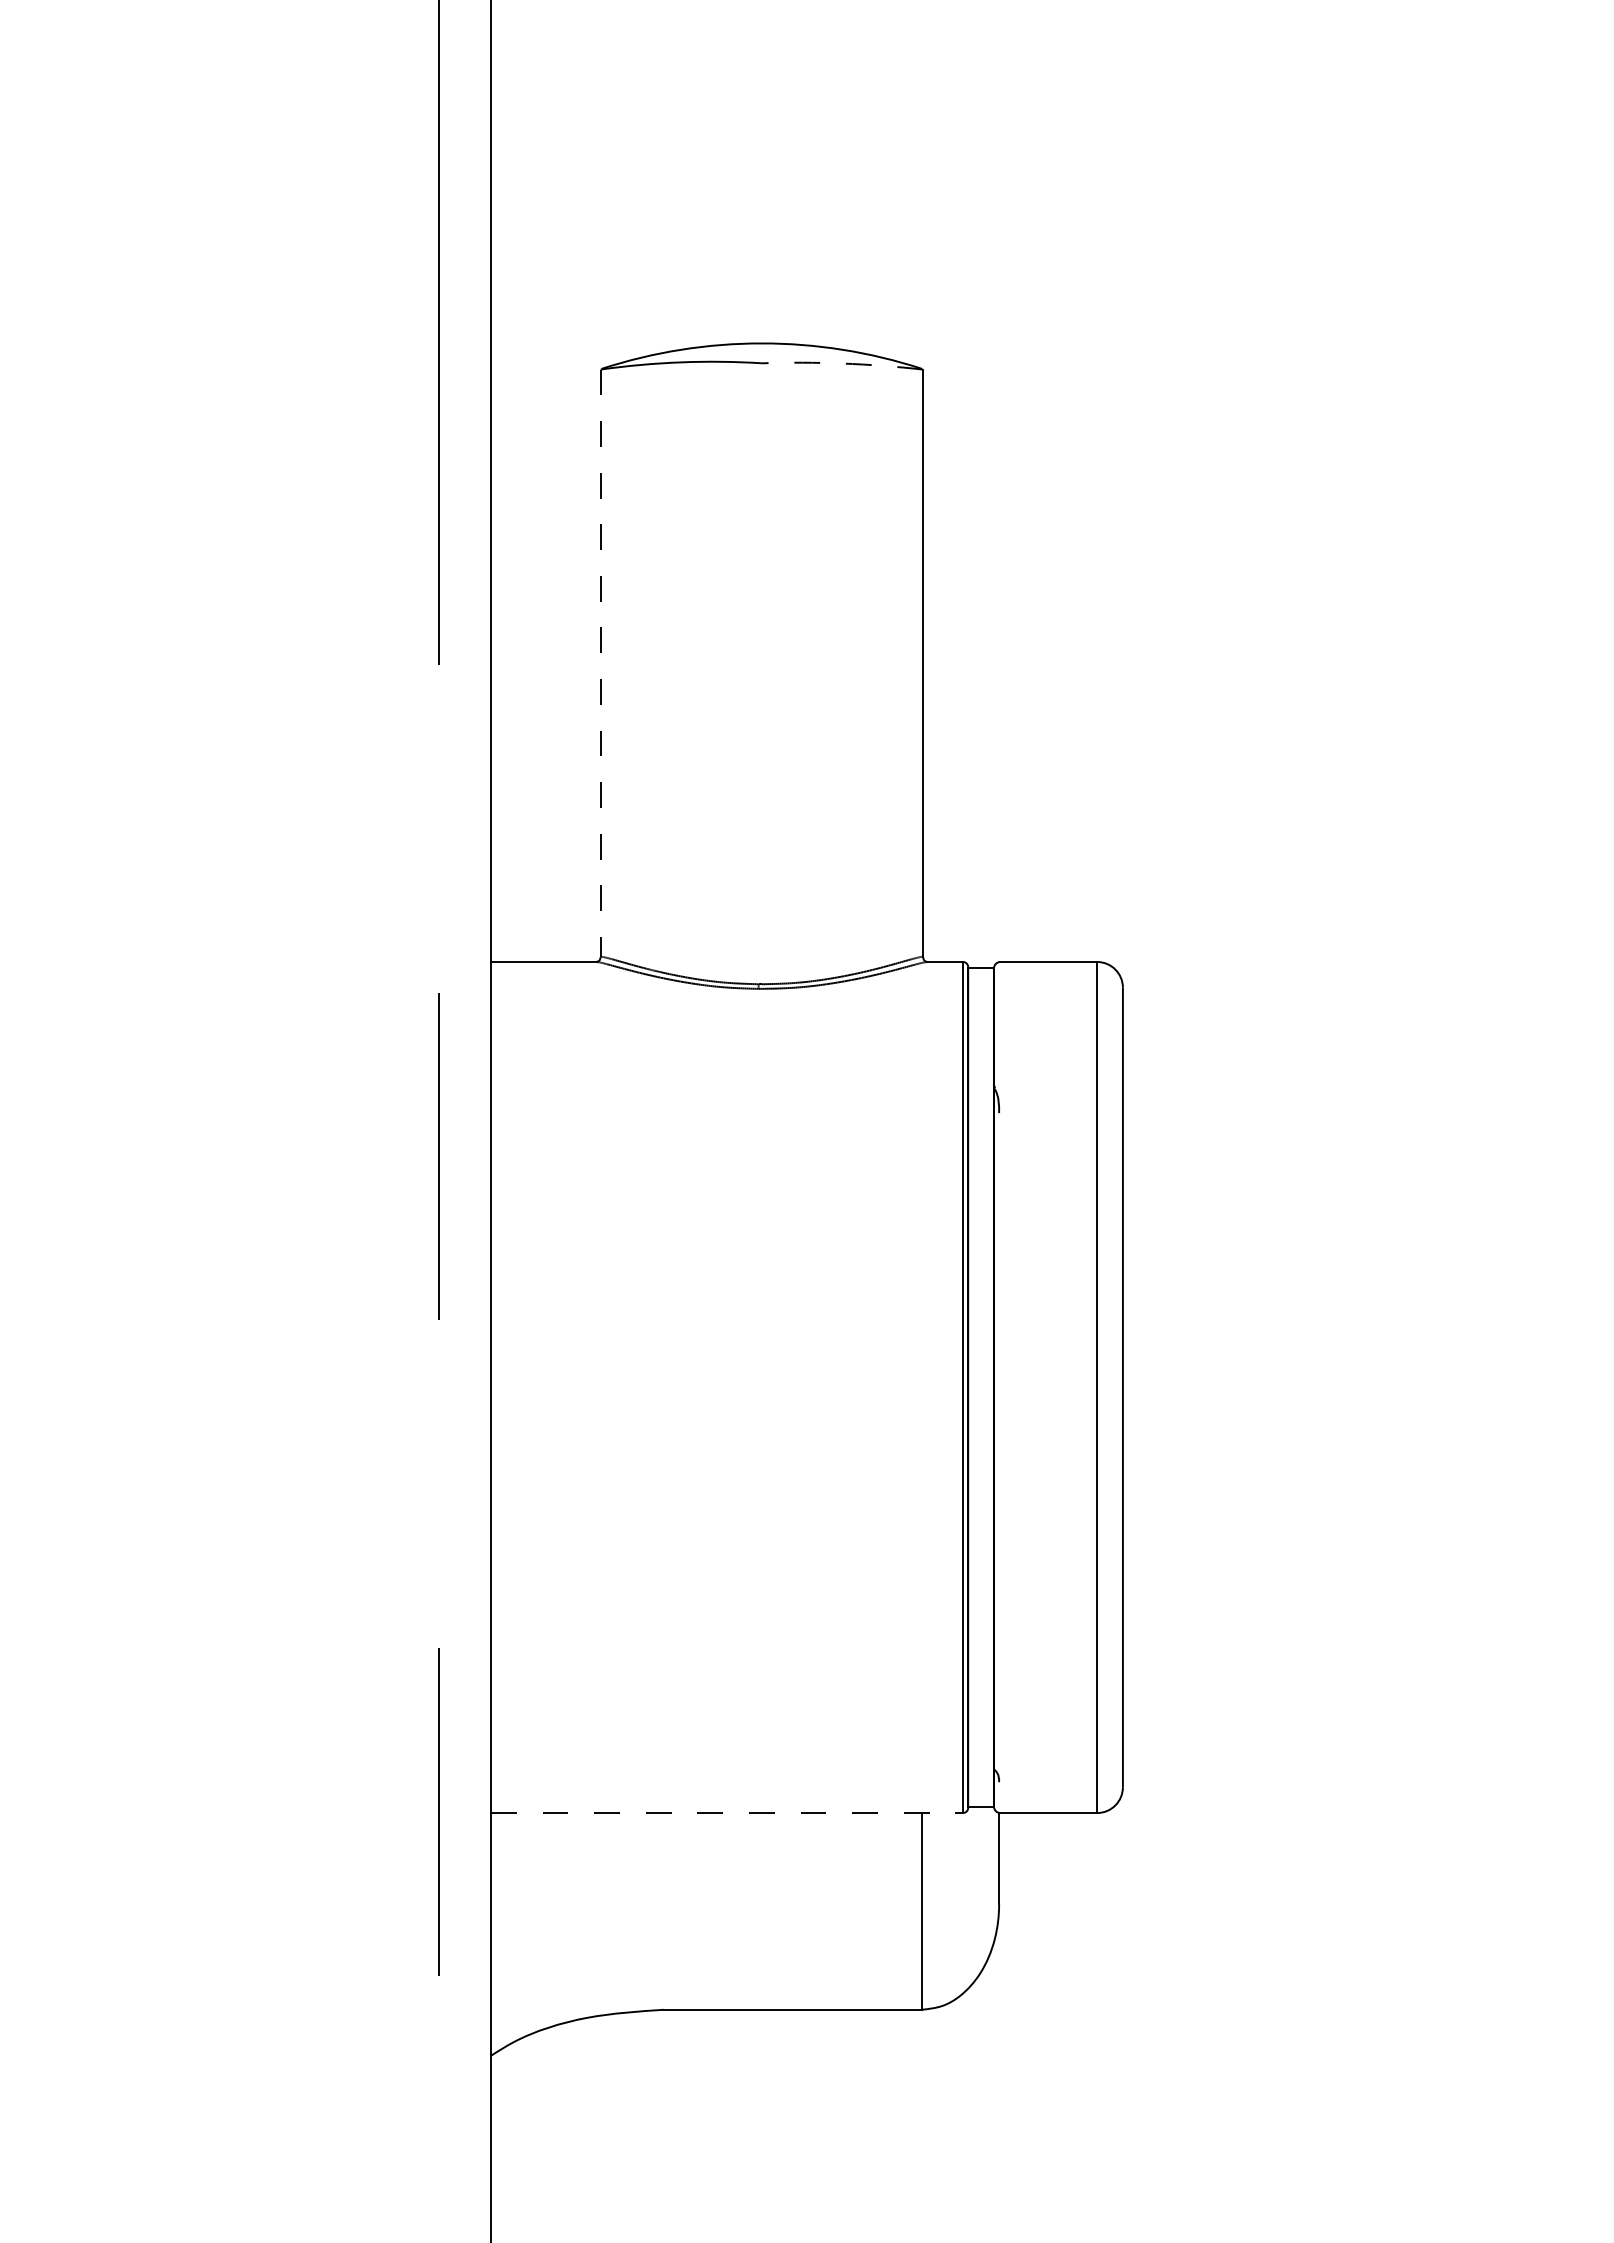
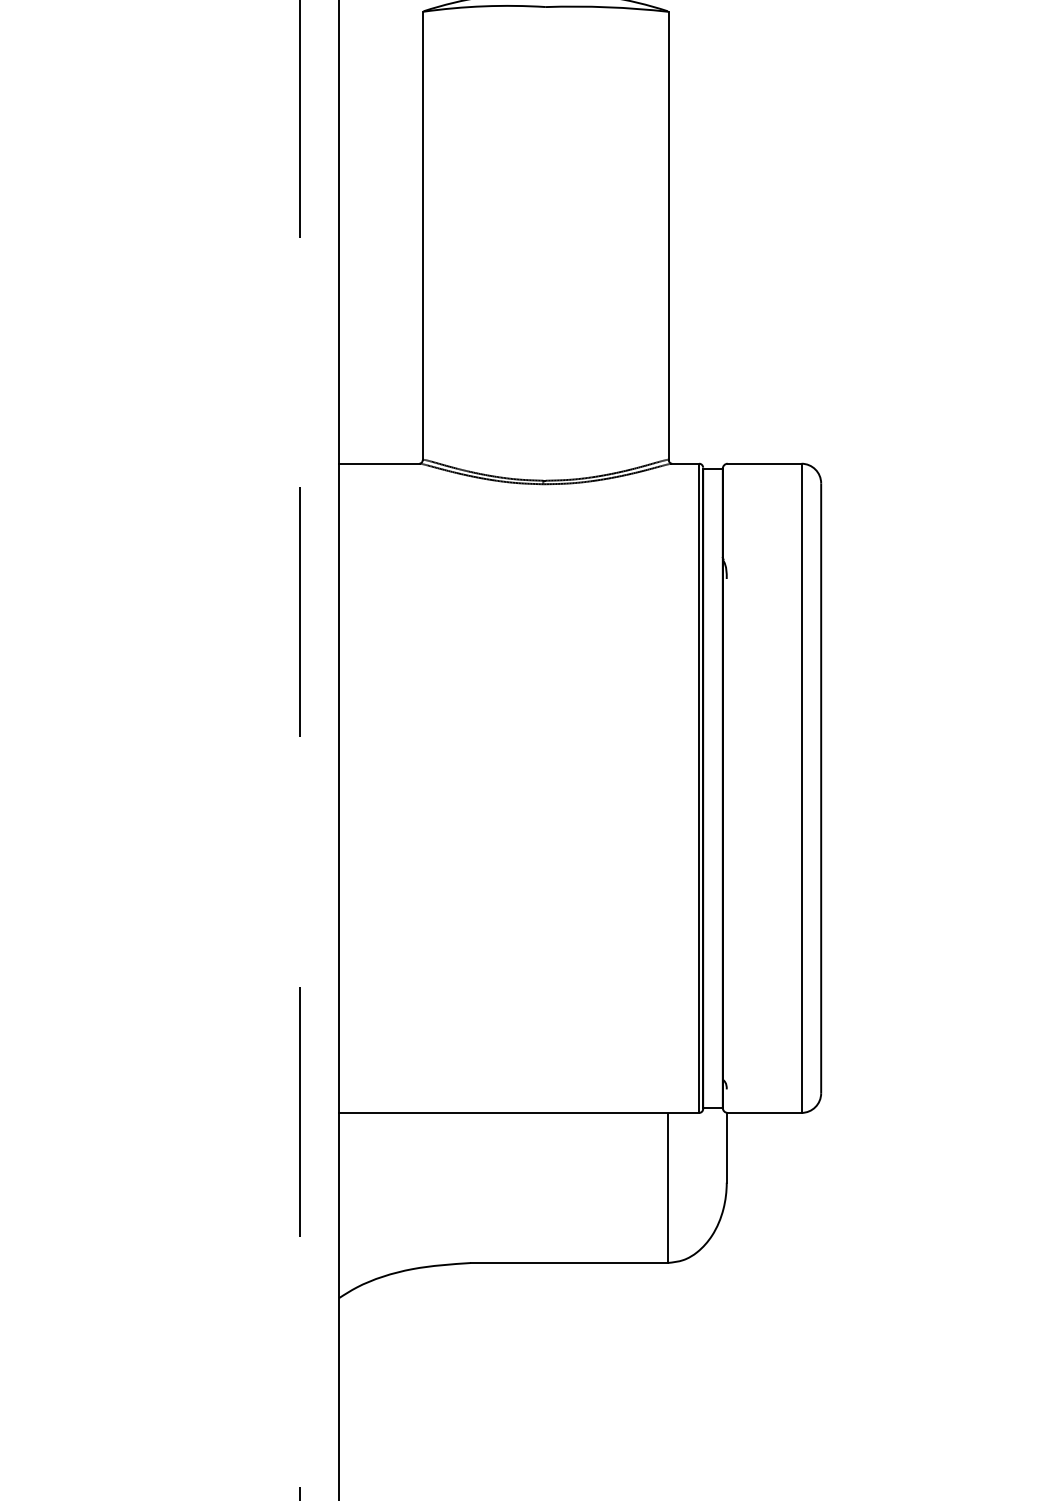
arc: (842, 363) -> (607, 7), dashed -> solid
line: (600, 663) -> (422, 236), dashed -> solid
line: (727, 1813) -> (519, 1113), dashed -> solid

